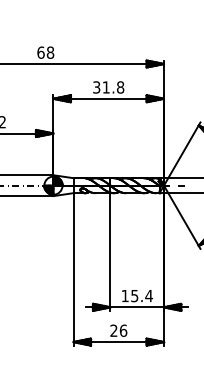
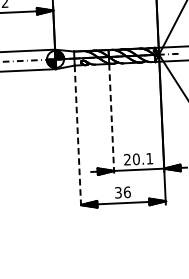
line: (110, 251) -> (111, 118), solid -> dashed
line: (73, 269) -> (77, 137), solid -> dashed
text: (136, 295) -> (137, 158), 15.4 -> 20.1
text: (113, 330) -> (117, 192), 26 -> 36

